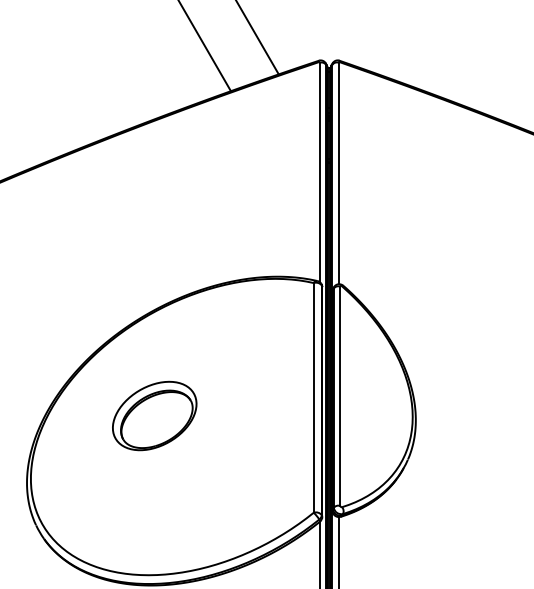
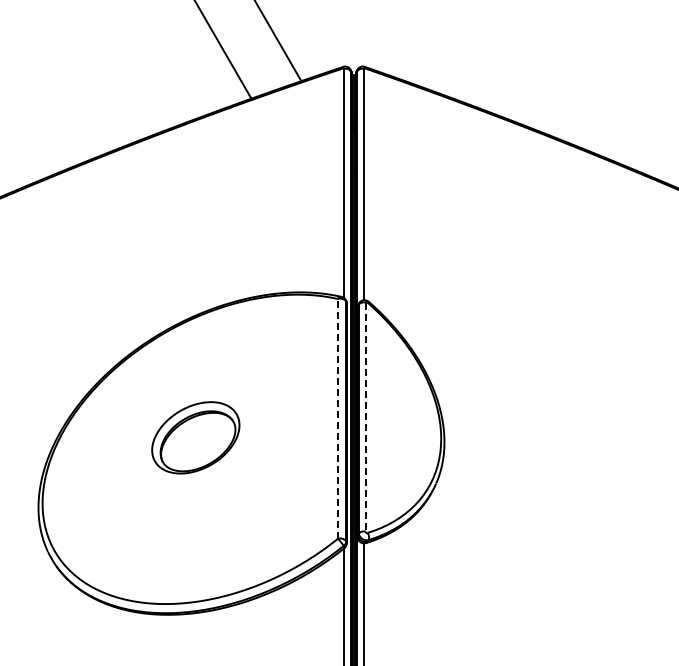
line: (340, 396) -> (365, 417), solid -> dashed
line: (313, 397) -> (337, 418), solid -> dashed
part: (154, 415) -> (195, 437), moved

